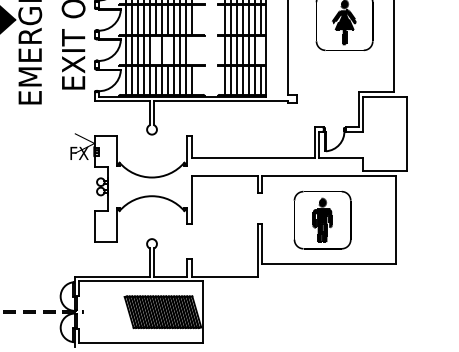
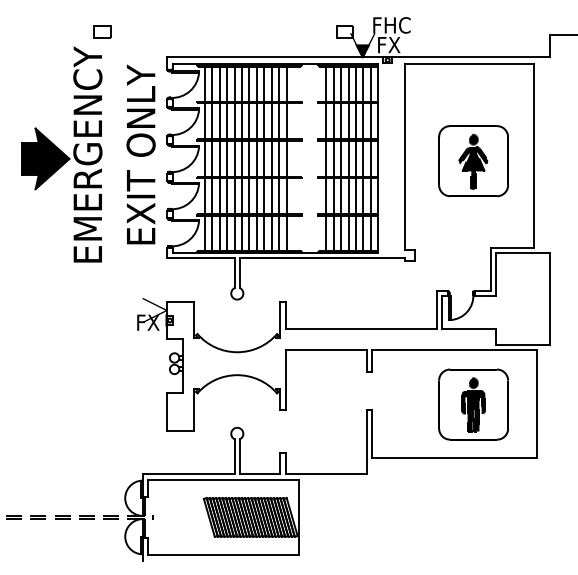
line: (156, 49) -> (242, 195), added
line: (167, 49) -> (256, 195), added
line: (192, 49) -> (286, 195), added
line: (260, 49) -> (370, 195), added
part: (322, 220) -> (473, 404), moved

